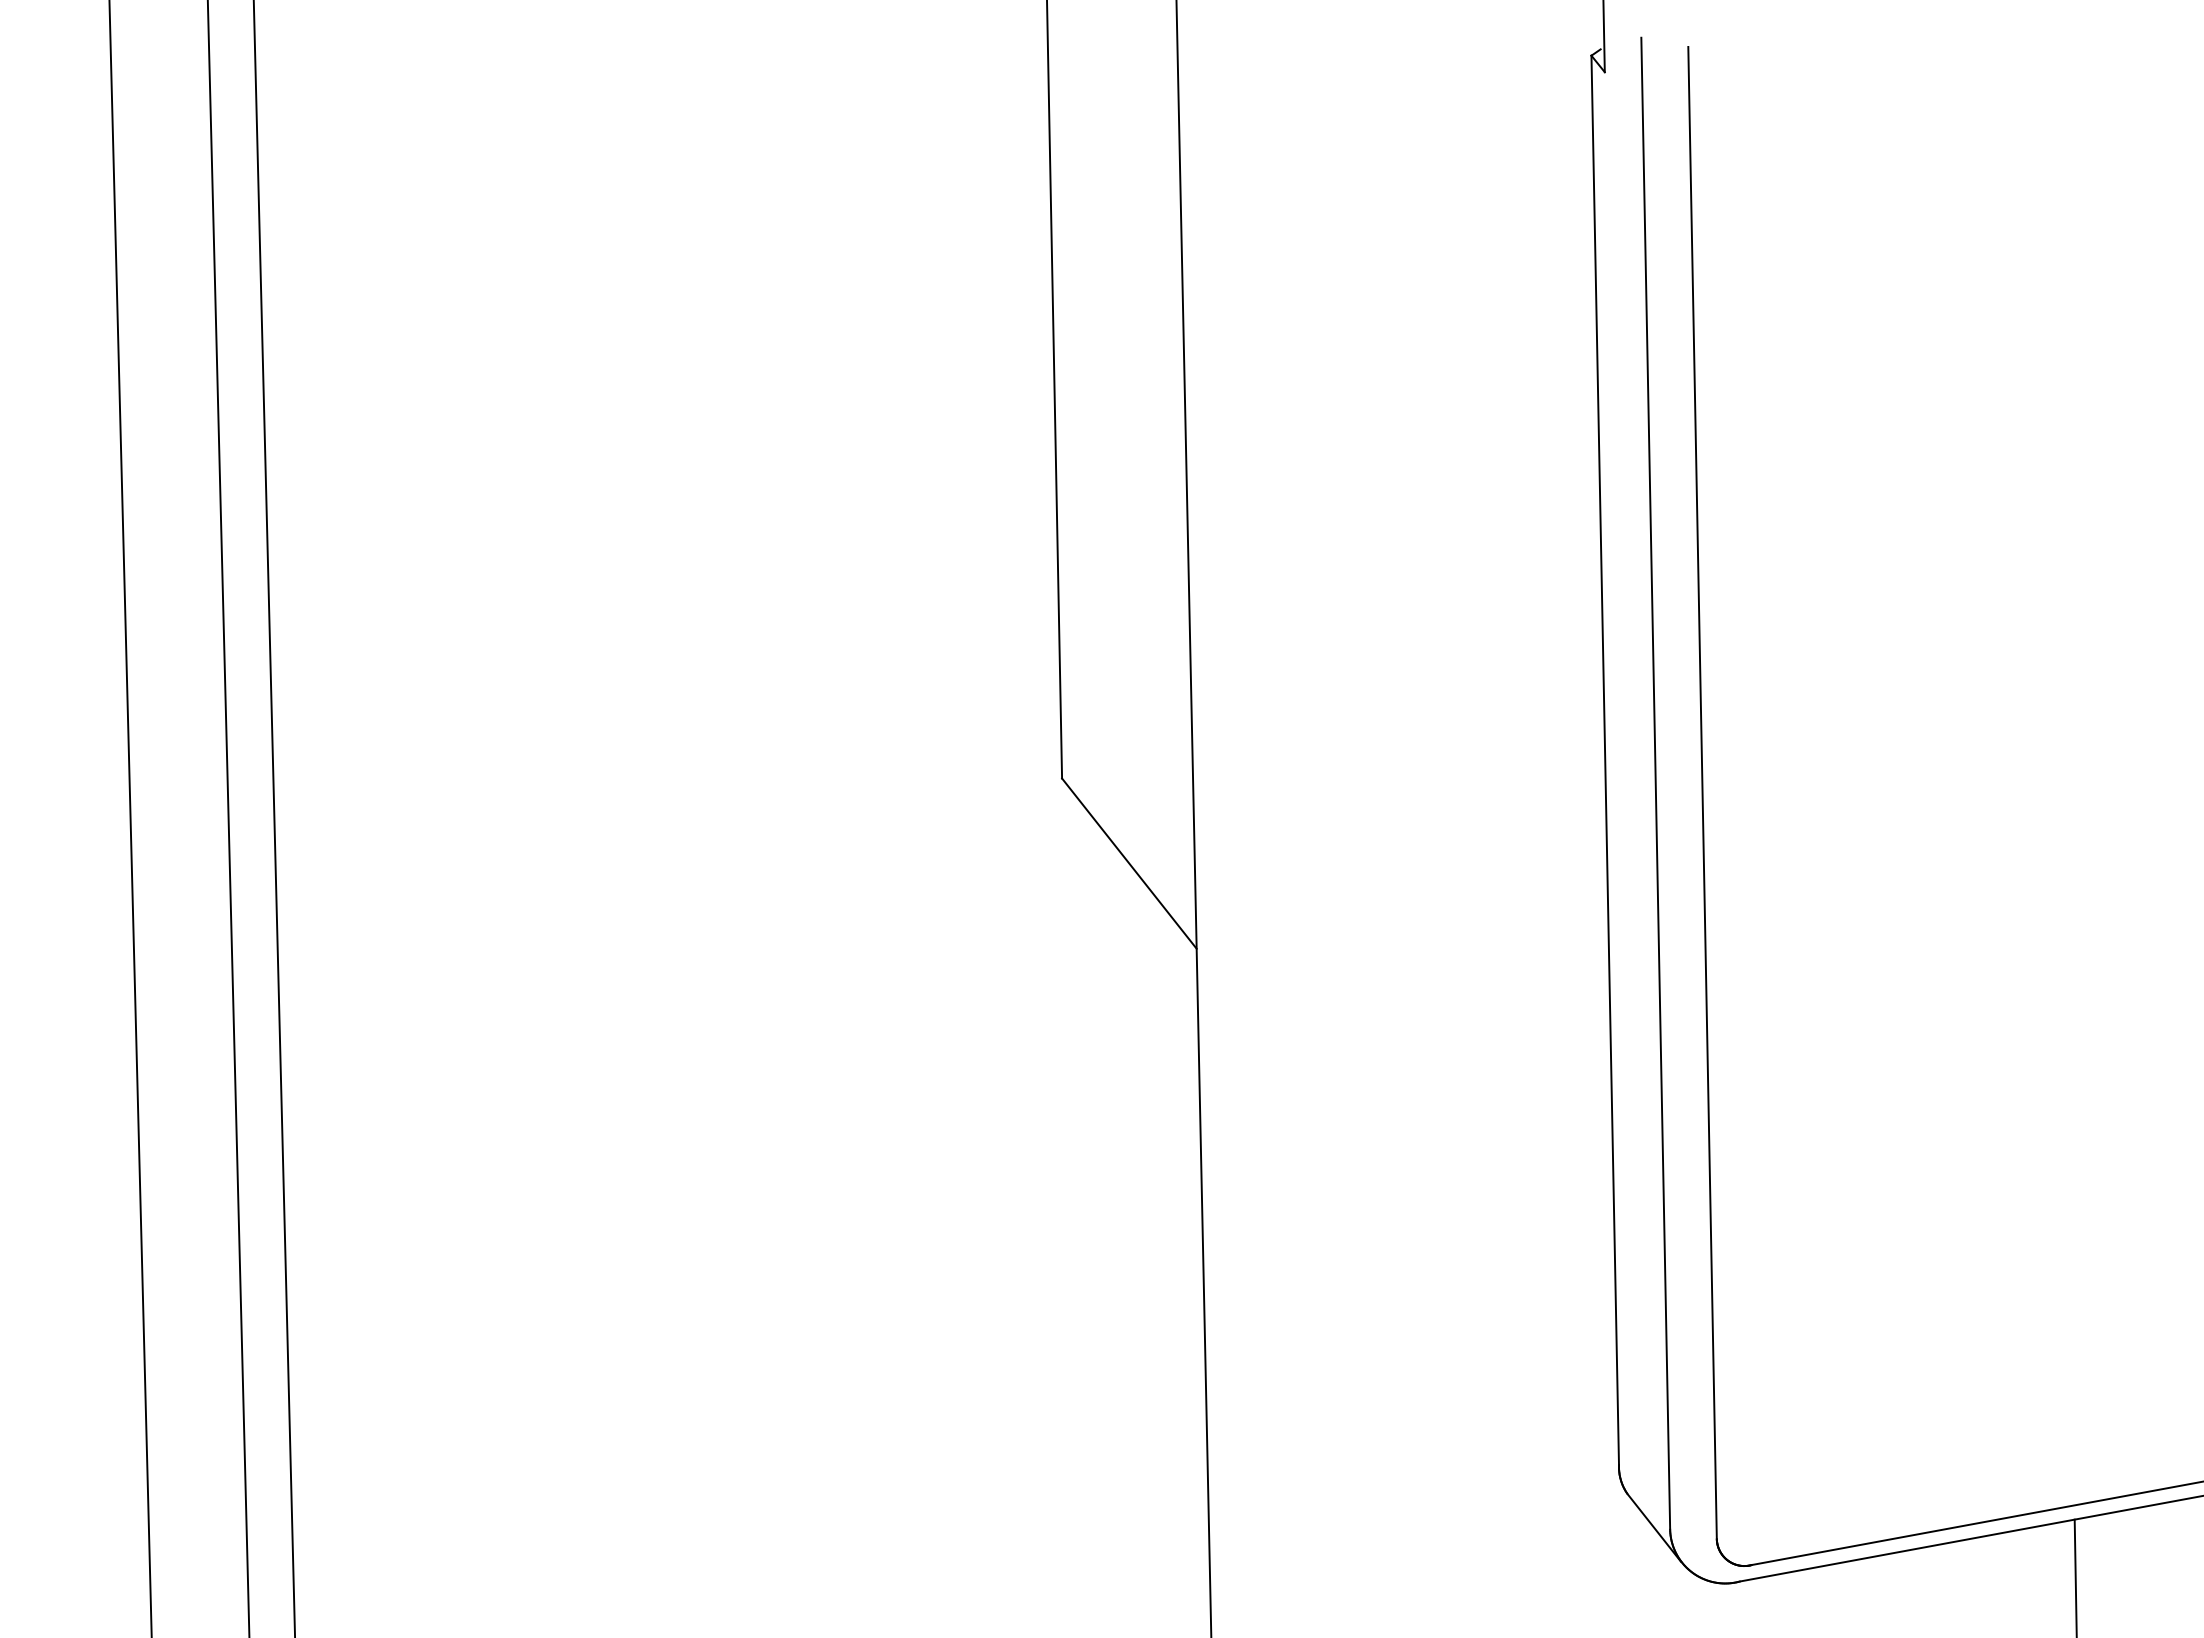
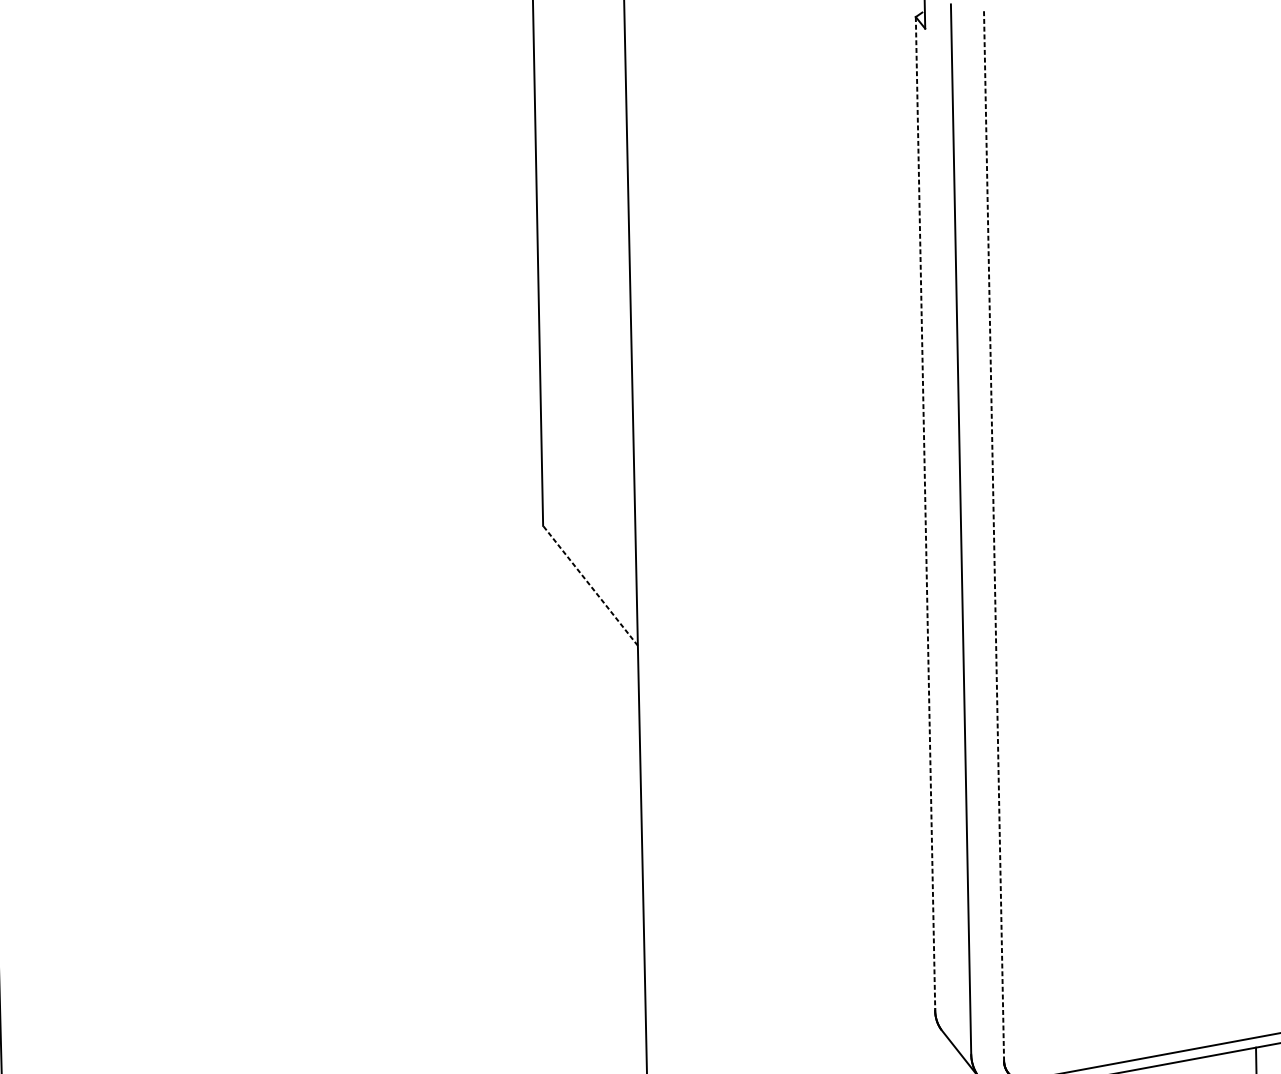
line: (1605, 760) -> (925, 513), solid -> dashed
line: (1702, 792) -> (993, 535), solid -> dashed
line: (1129, 863) -> (590, 585), solid -> dashed

